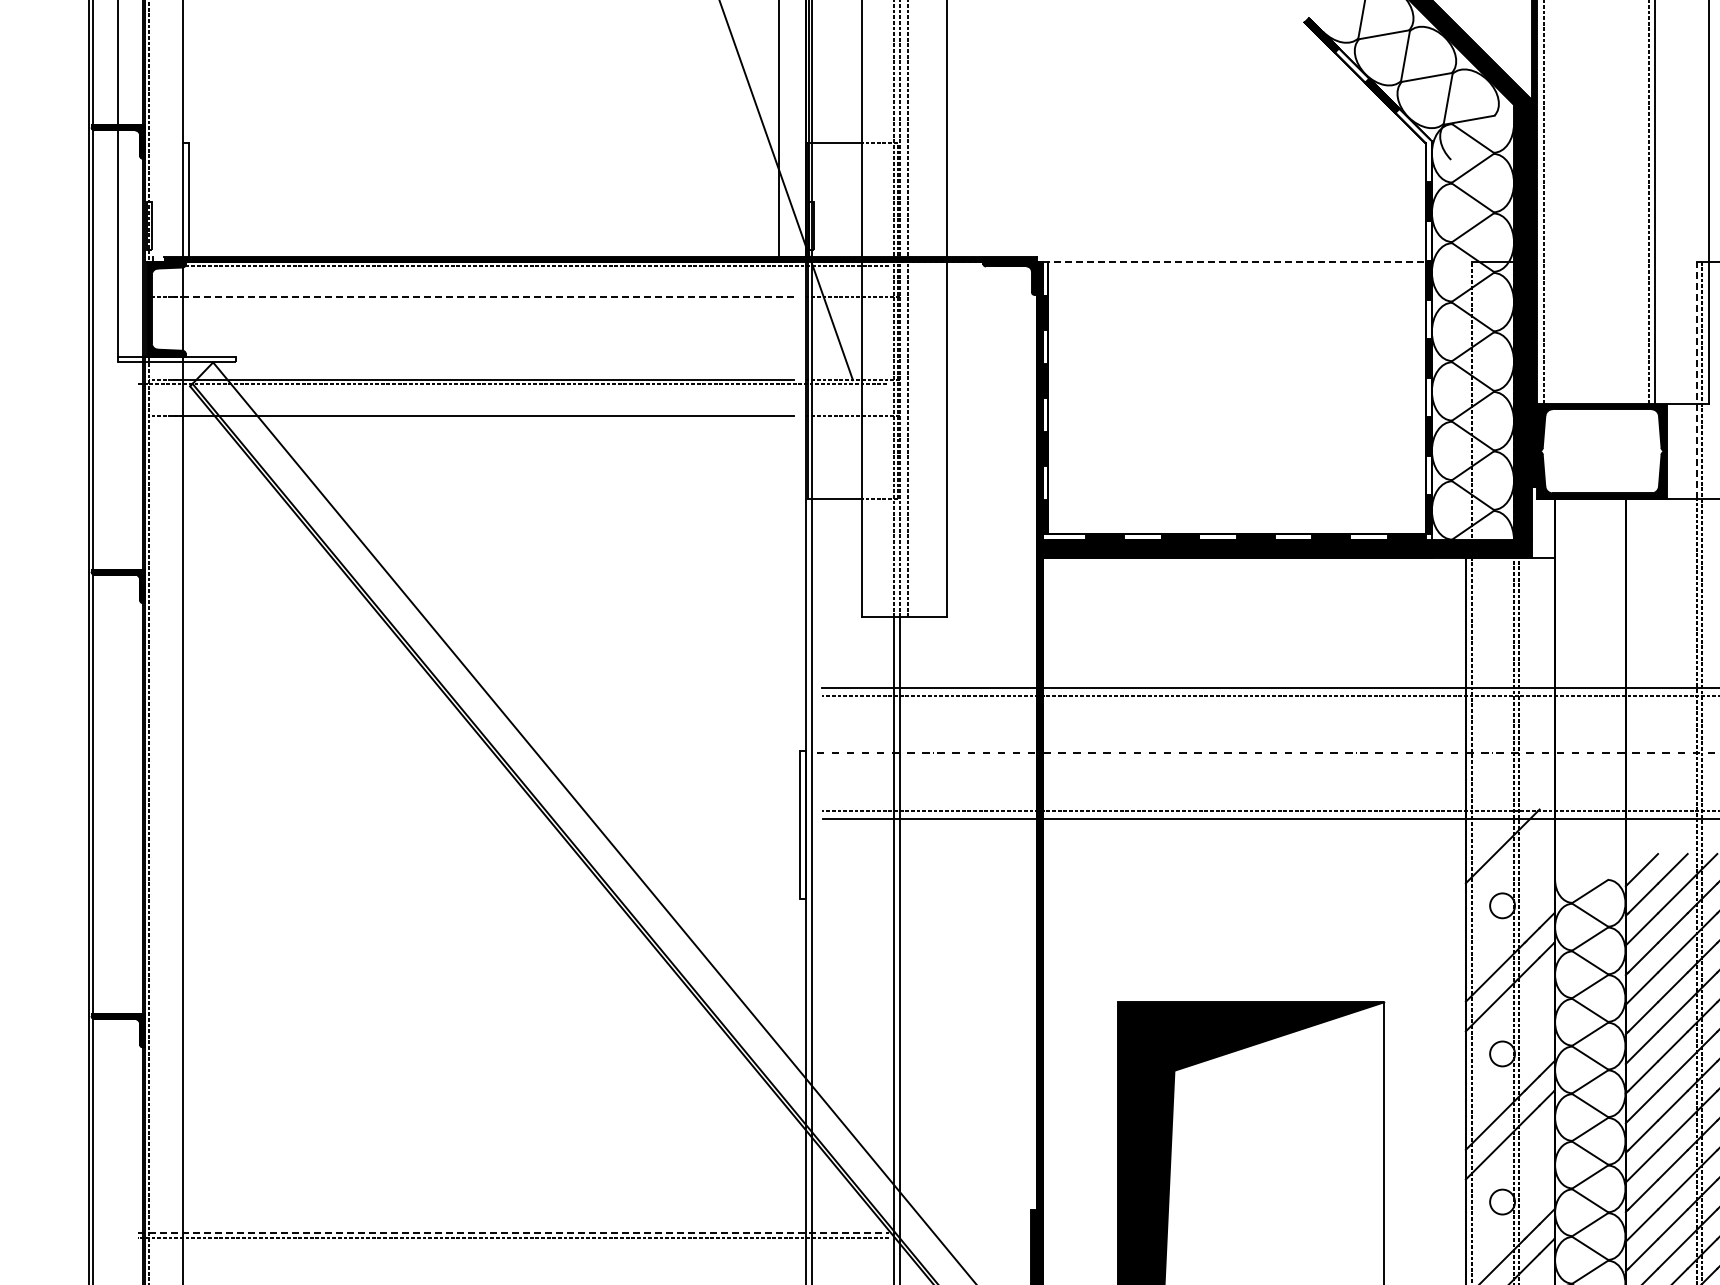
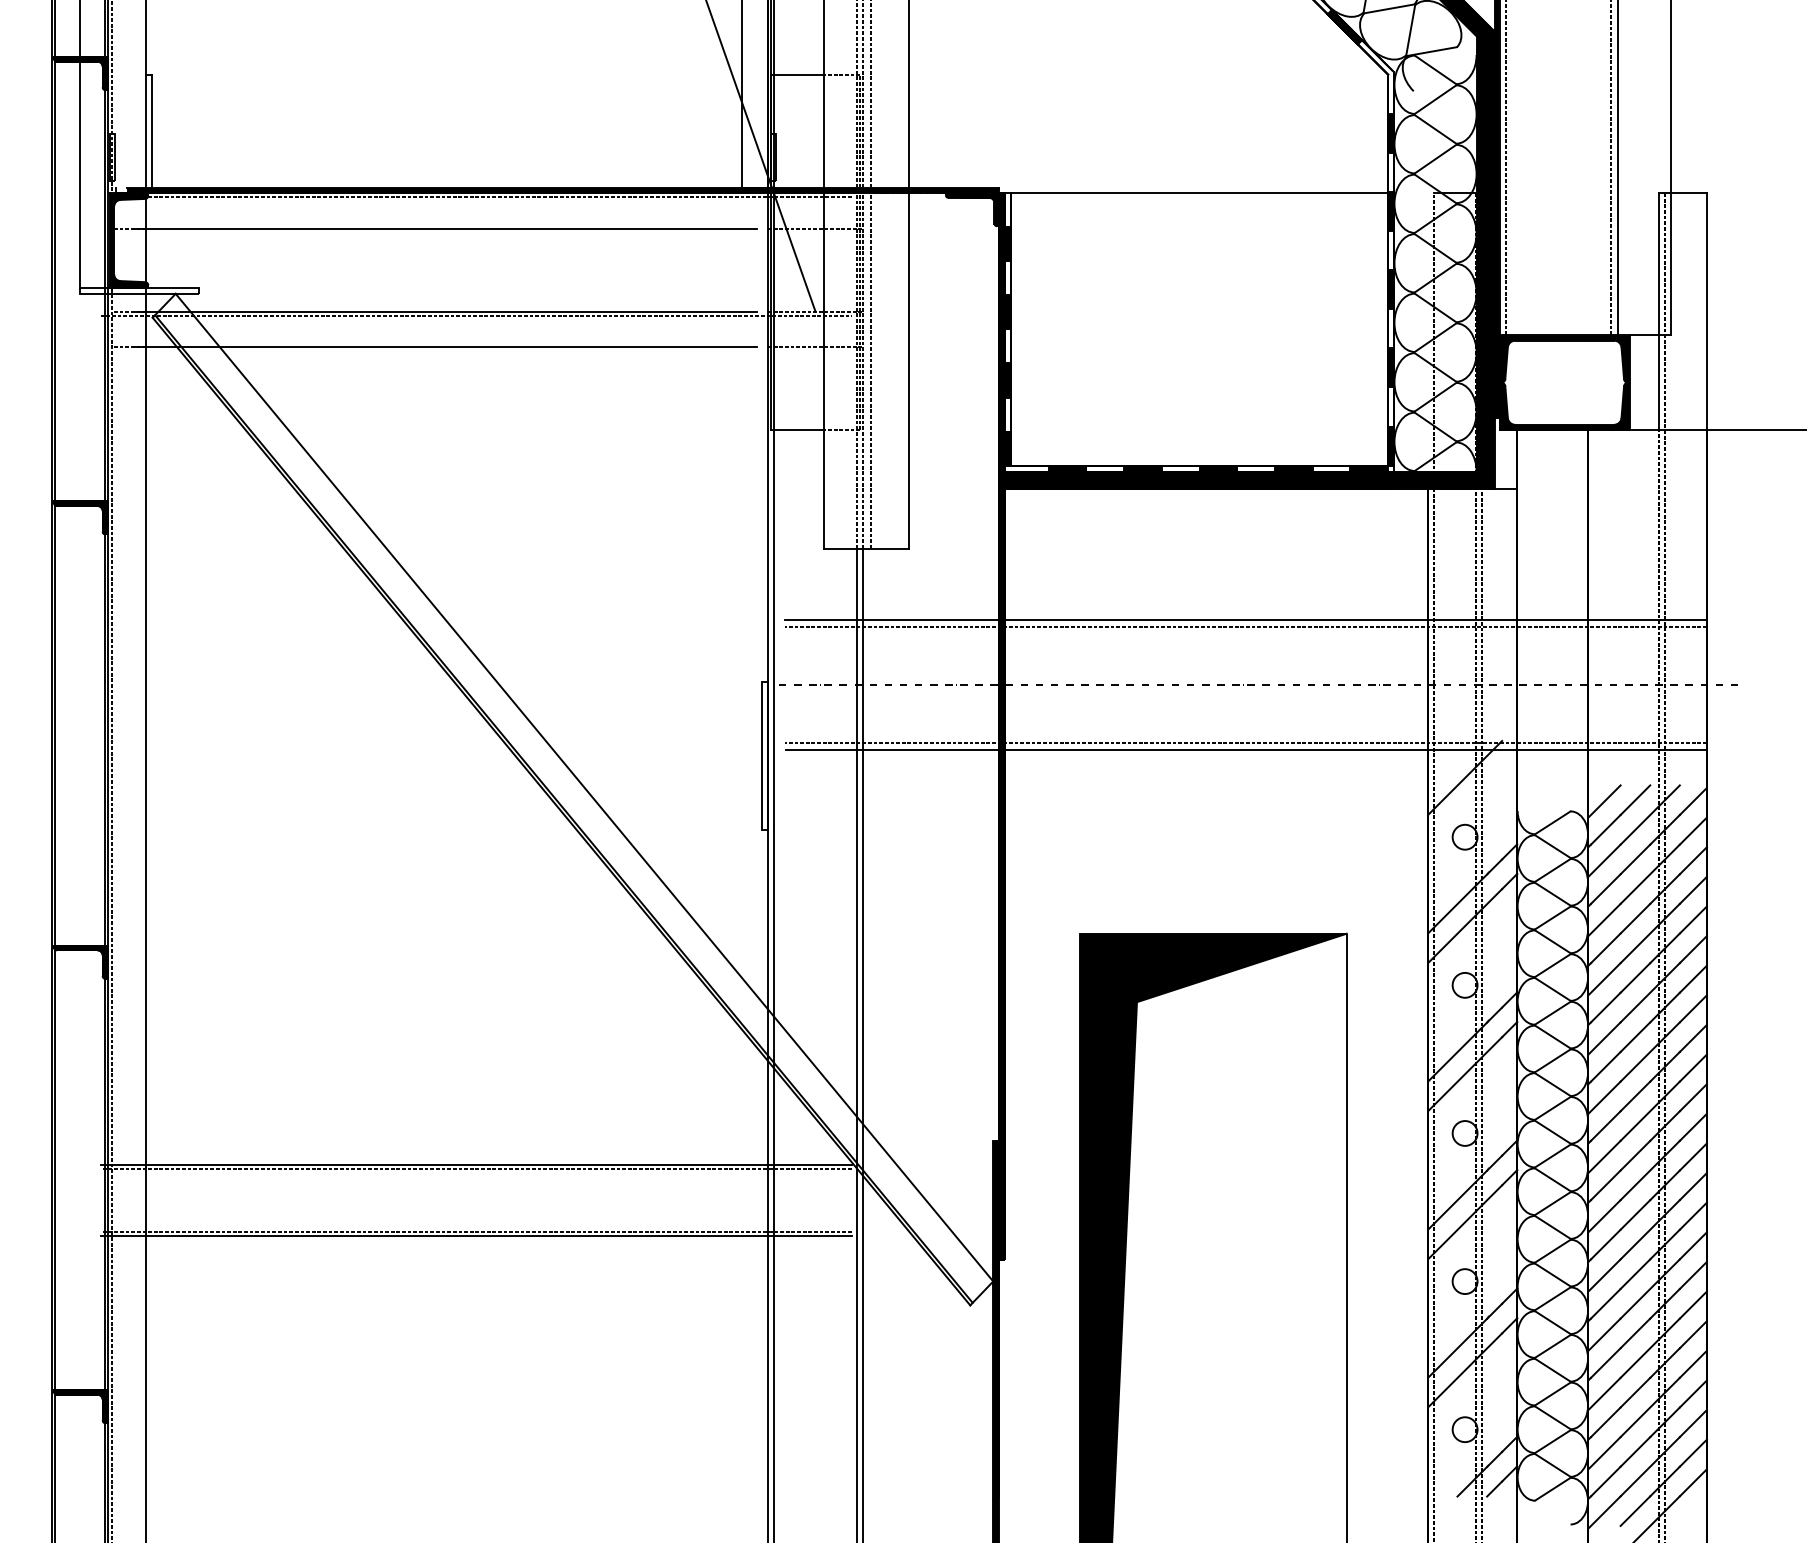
line: (1233, 262) -> (1196, 193), dashed -> solid
line: (482, 297) -> (445, 228), dashed -> solid
line: (1696, 380) -> (1659, 311), dashed -> solid
line: (513, 1233) -> (476, 1164), dashed -> solid

